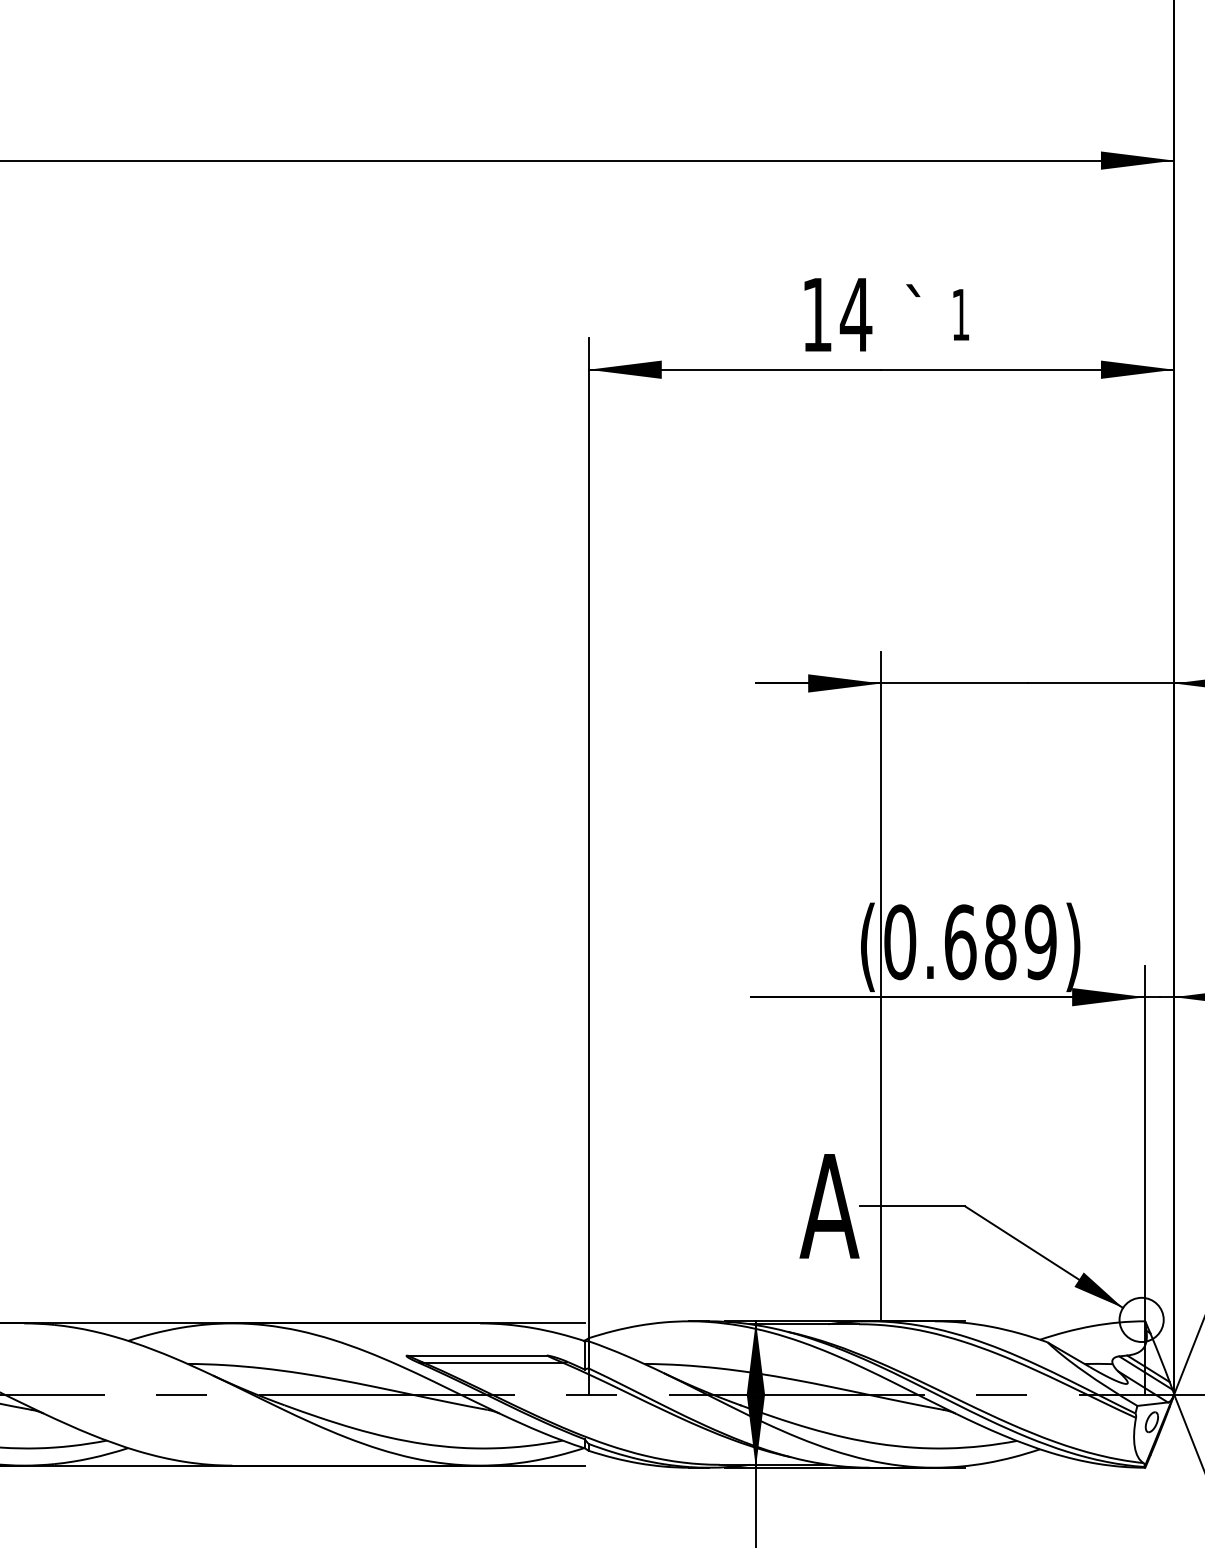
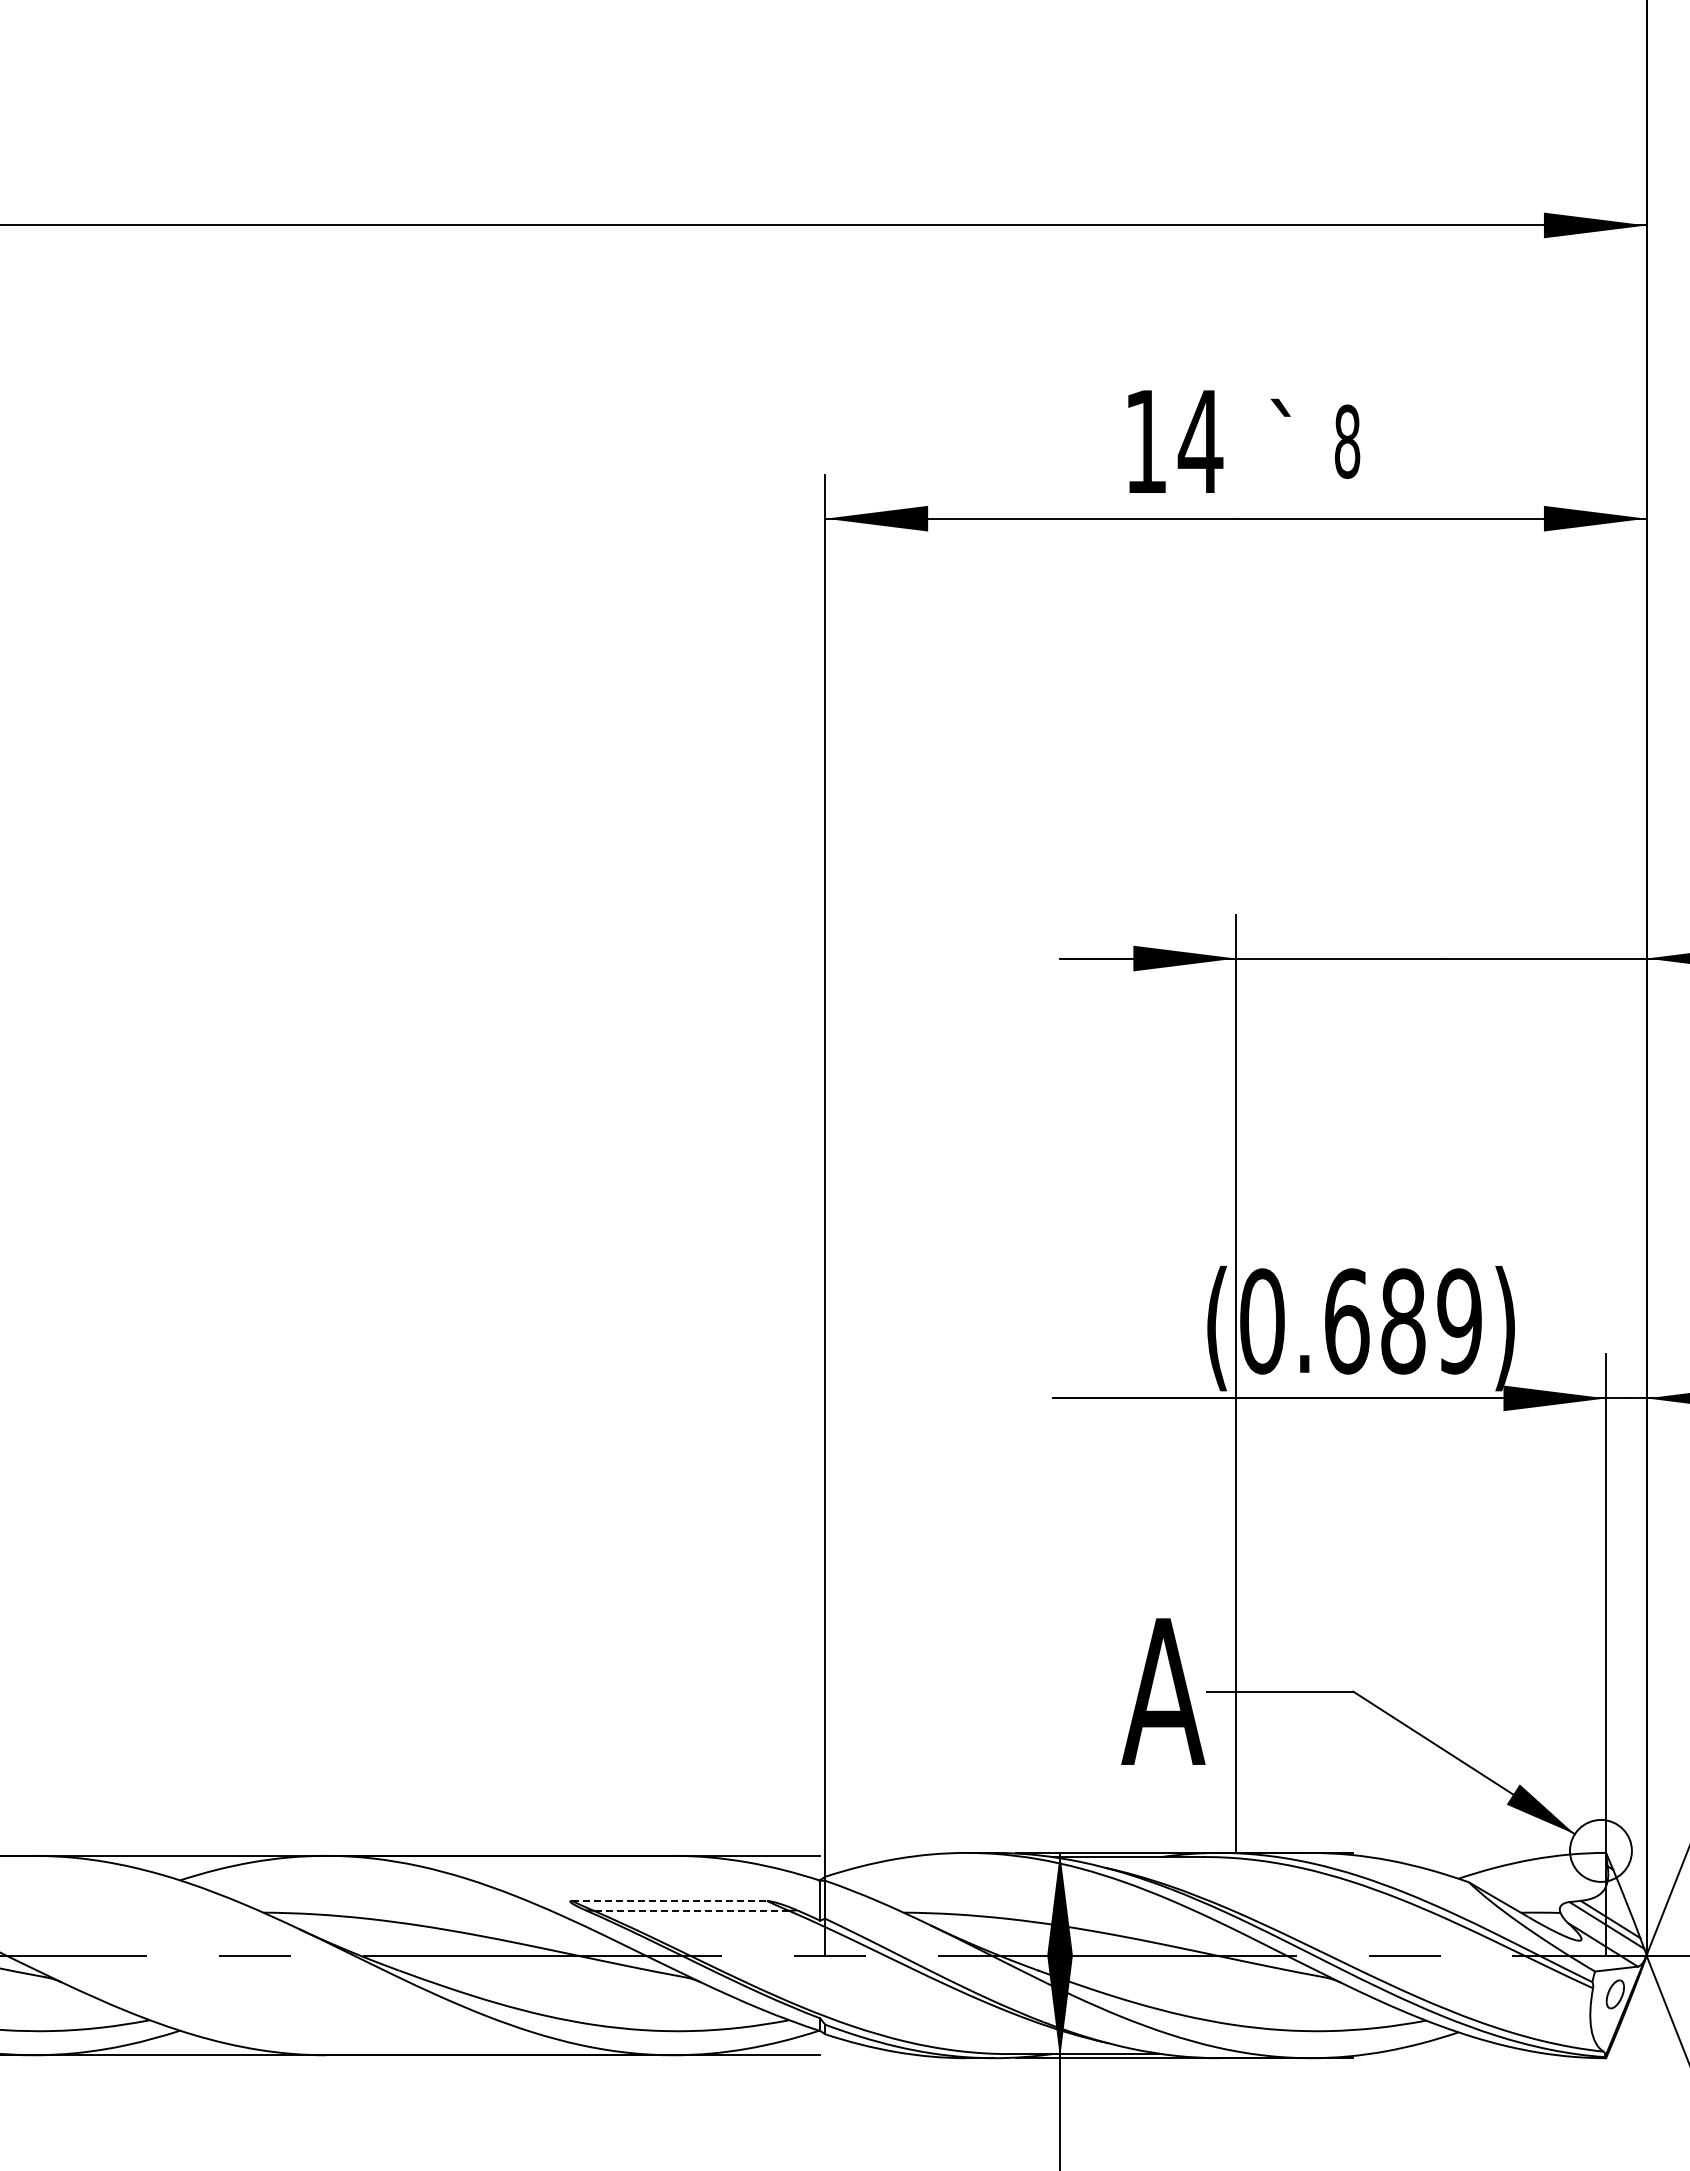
text: (960, 314) -> (1347, 441), 1 -> 8
line: (477, 1355) -> (669, 1900), solid -> dashed
line: (493, 1362) -> (691, 1910), solid -> dashed

